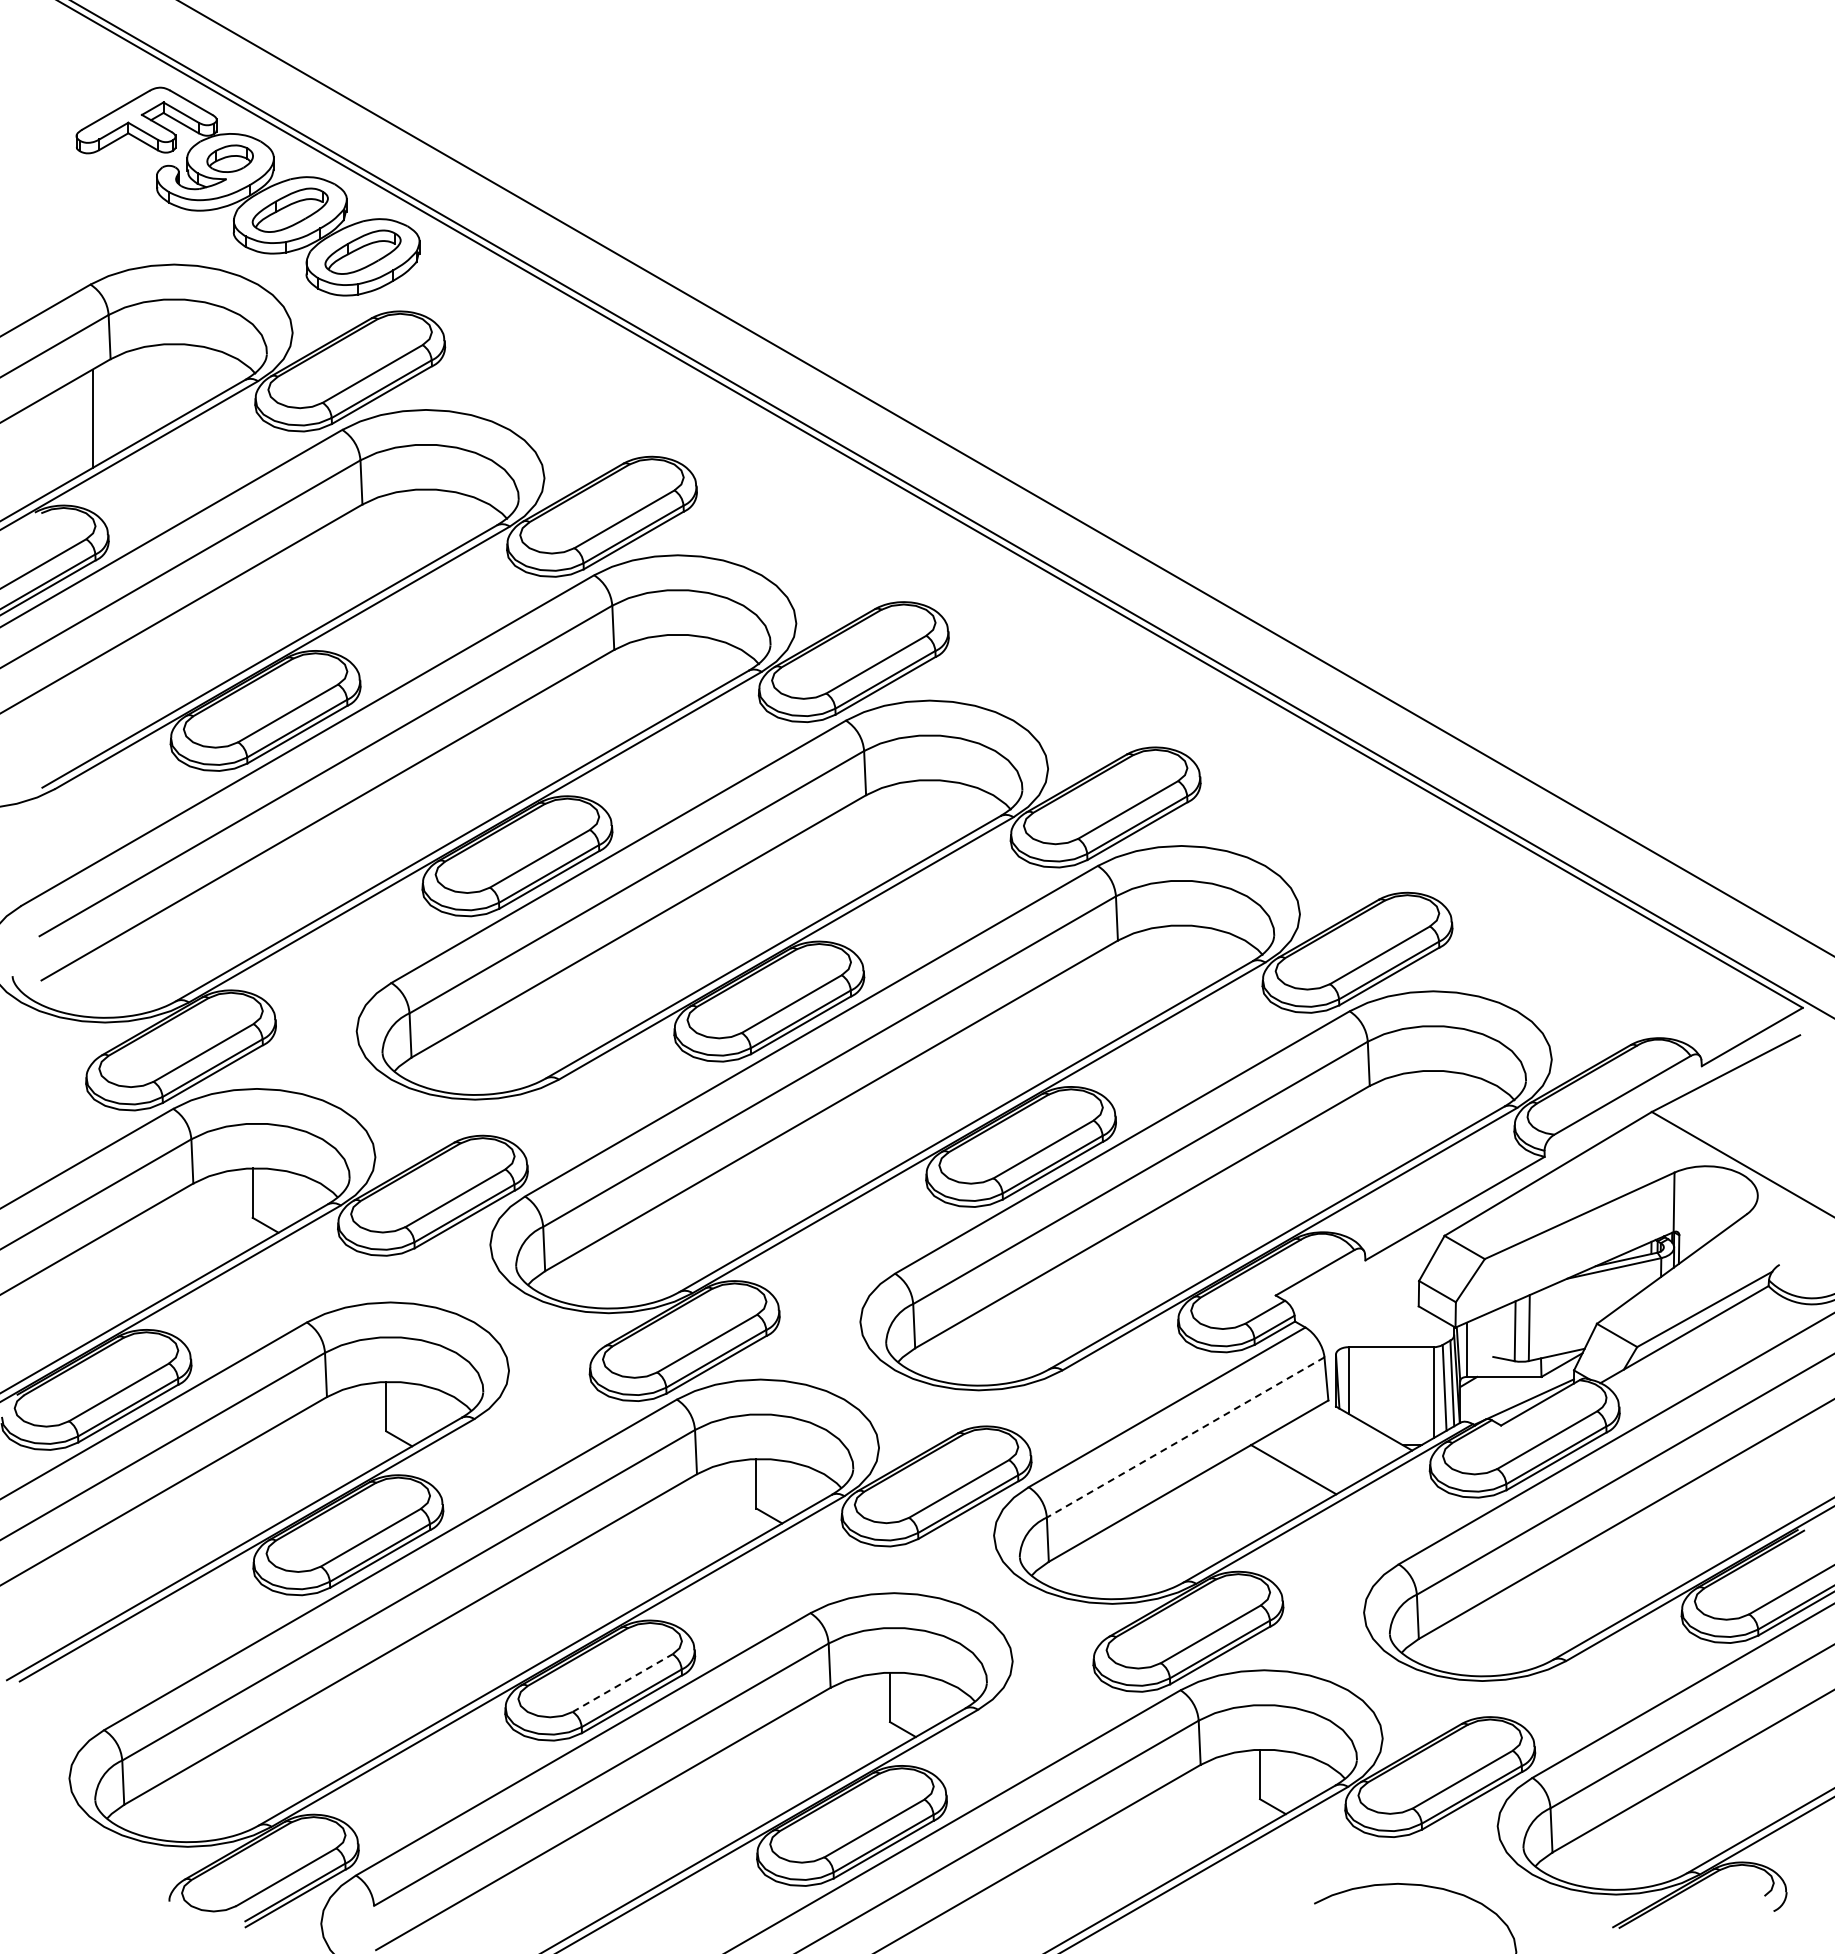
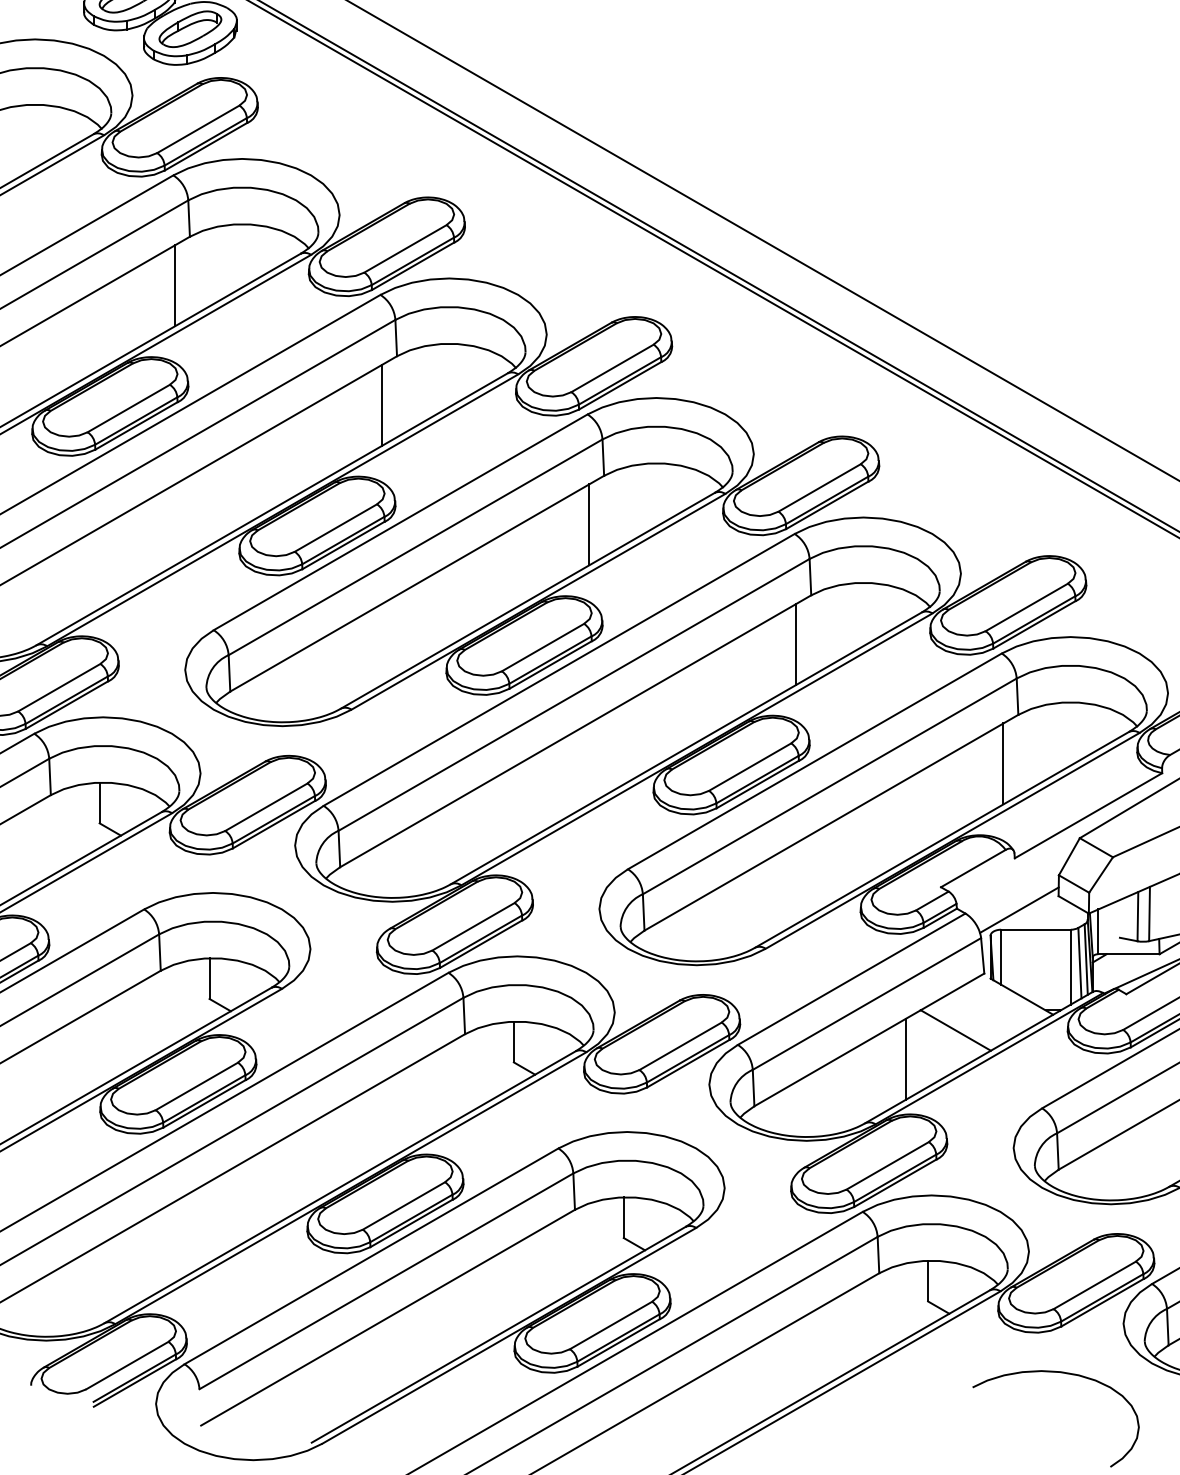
line: (344, 563) -> (175, 285), added
line: (596, 709) -> (382, 405), added
line: (848, 854) -> (589, 524), added
line: (1099, 1000) -> (796, 644), added
line: (1351, 1145) -> (1003, 763), added
line: (1370, 1323) -> (1018, 910), added
line: (1185, 1437) -> (866, 1004), dashed -> solid
line: (1232, 1504) -> (905, 1059), added
line: (622, 1683) -> (403, 1206), dashed -> solid

